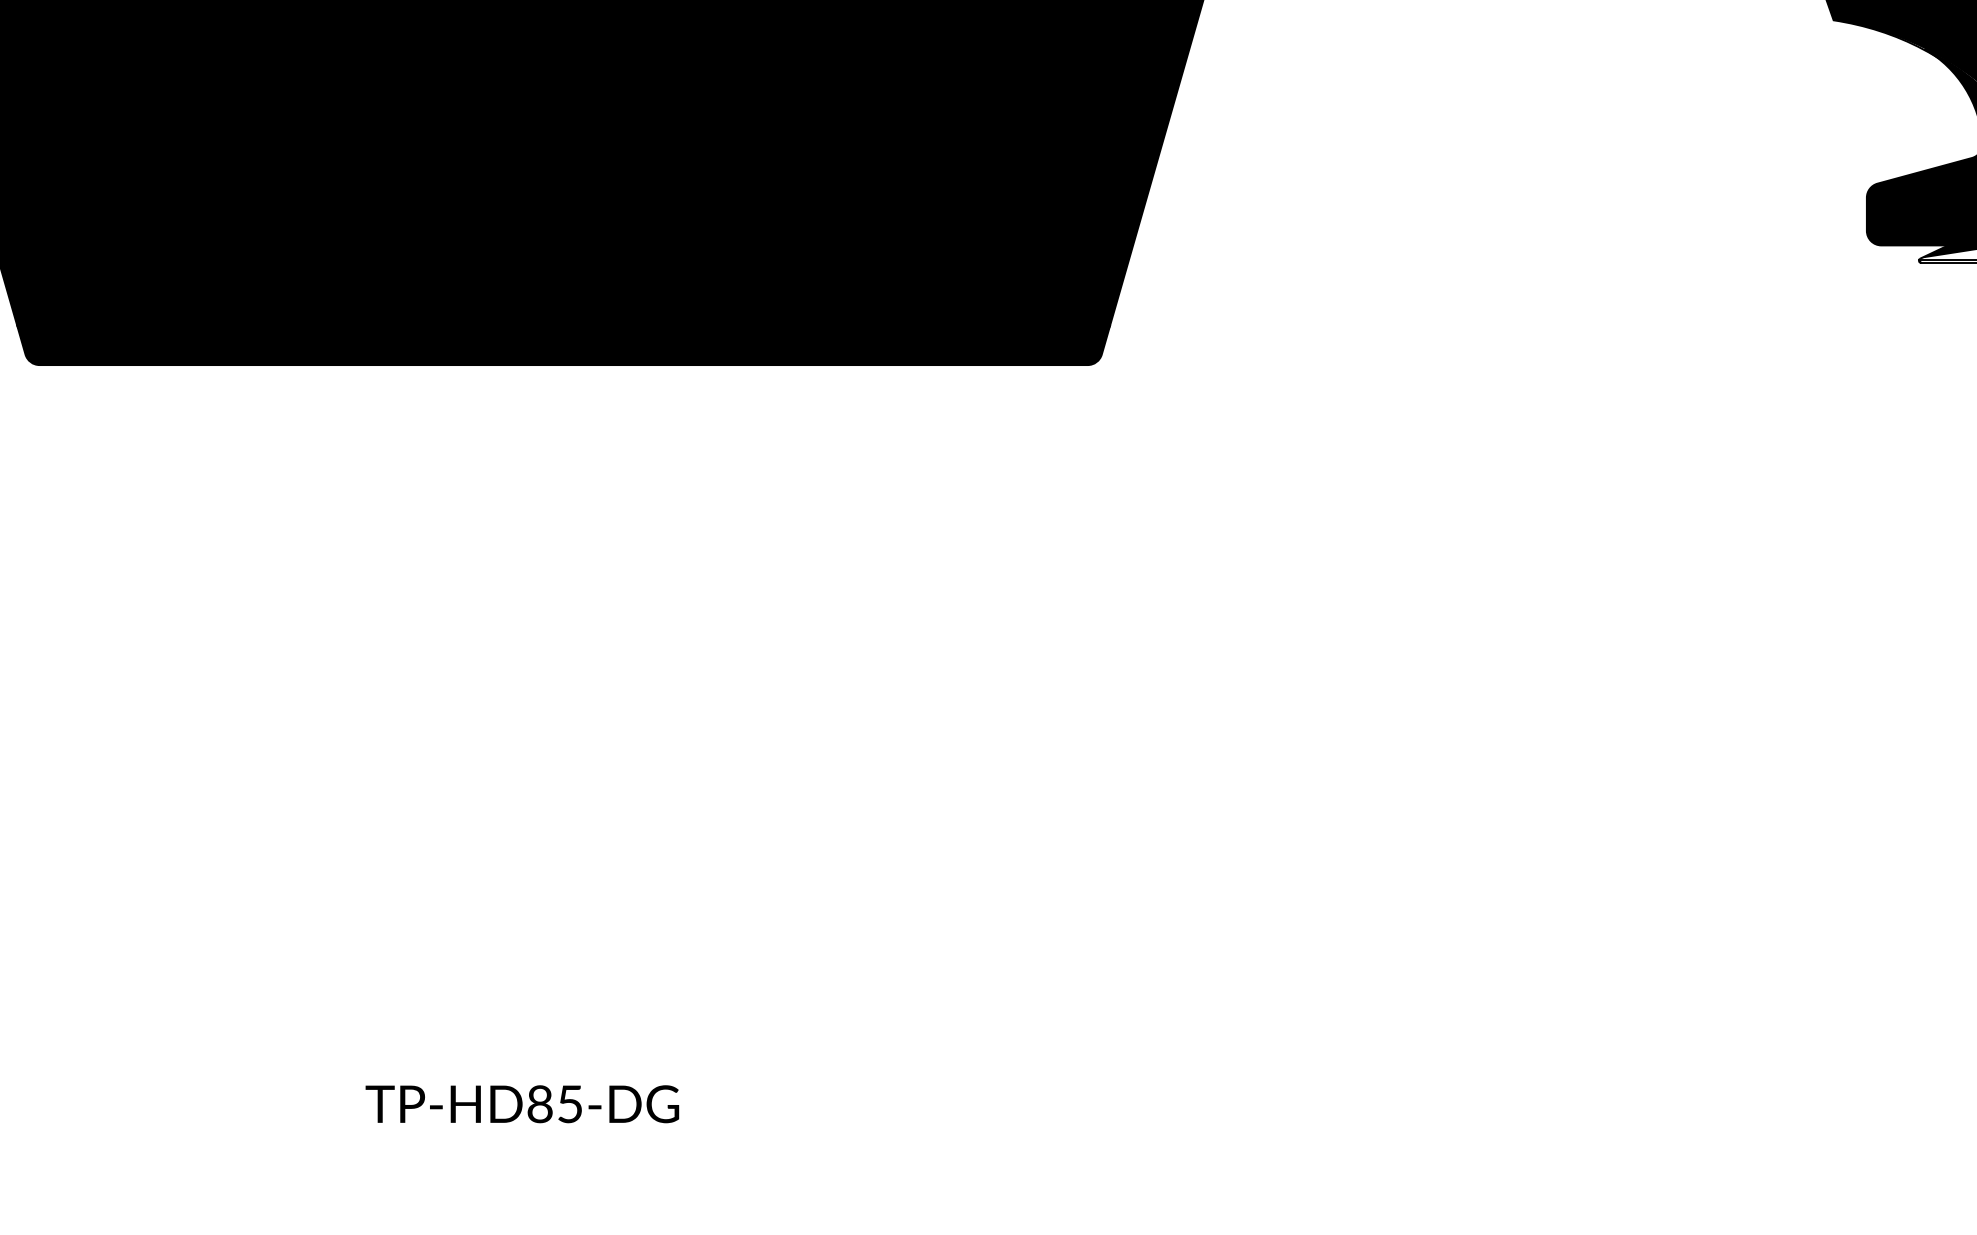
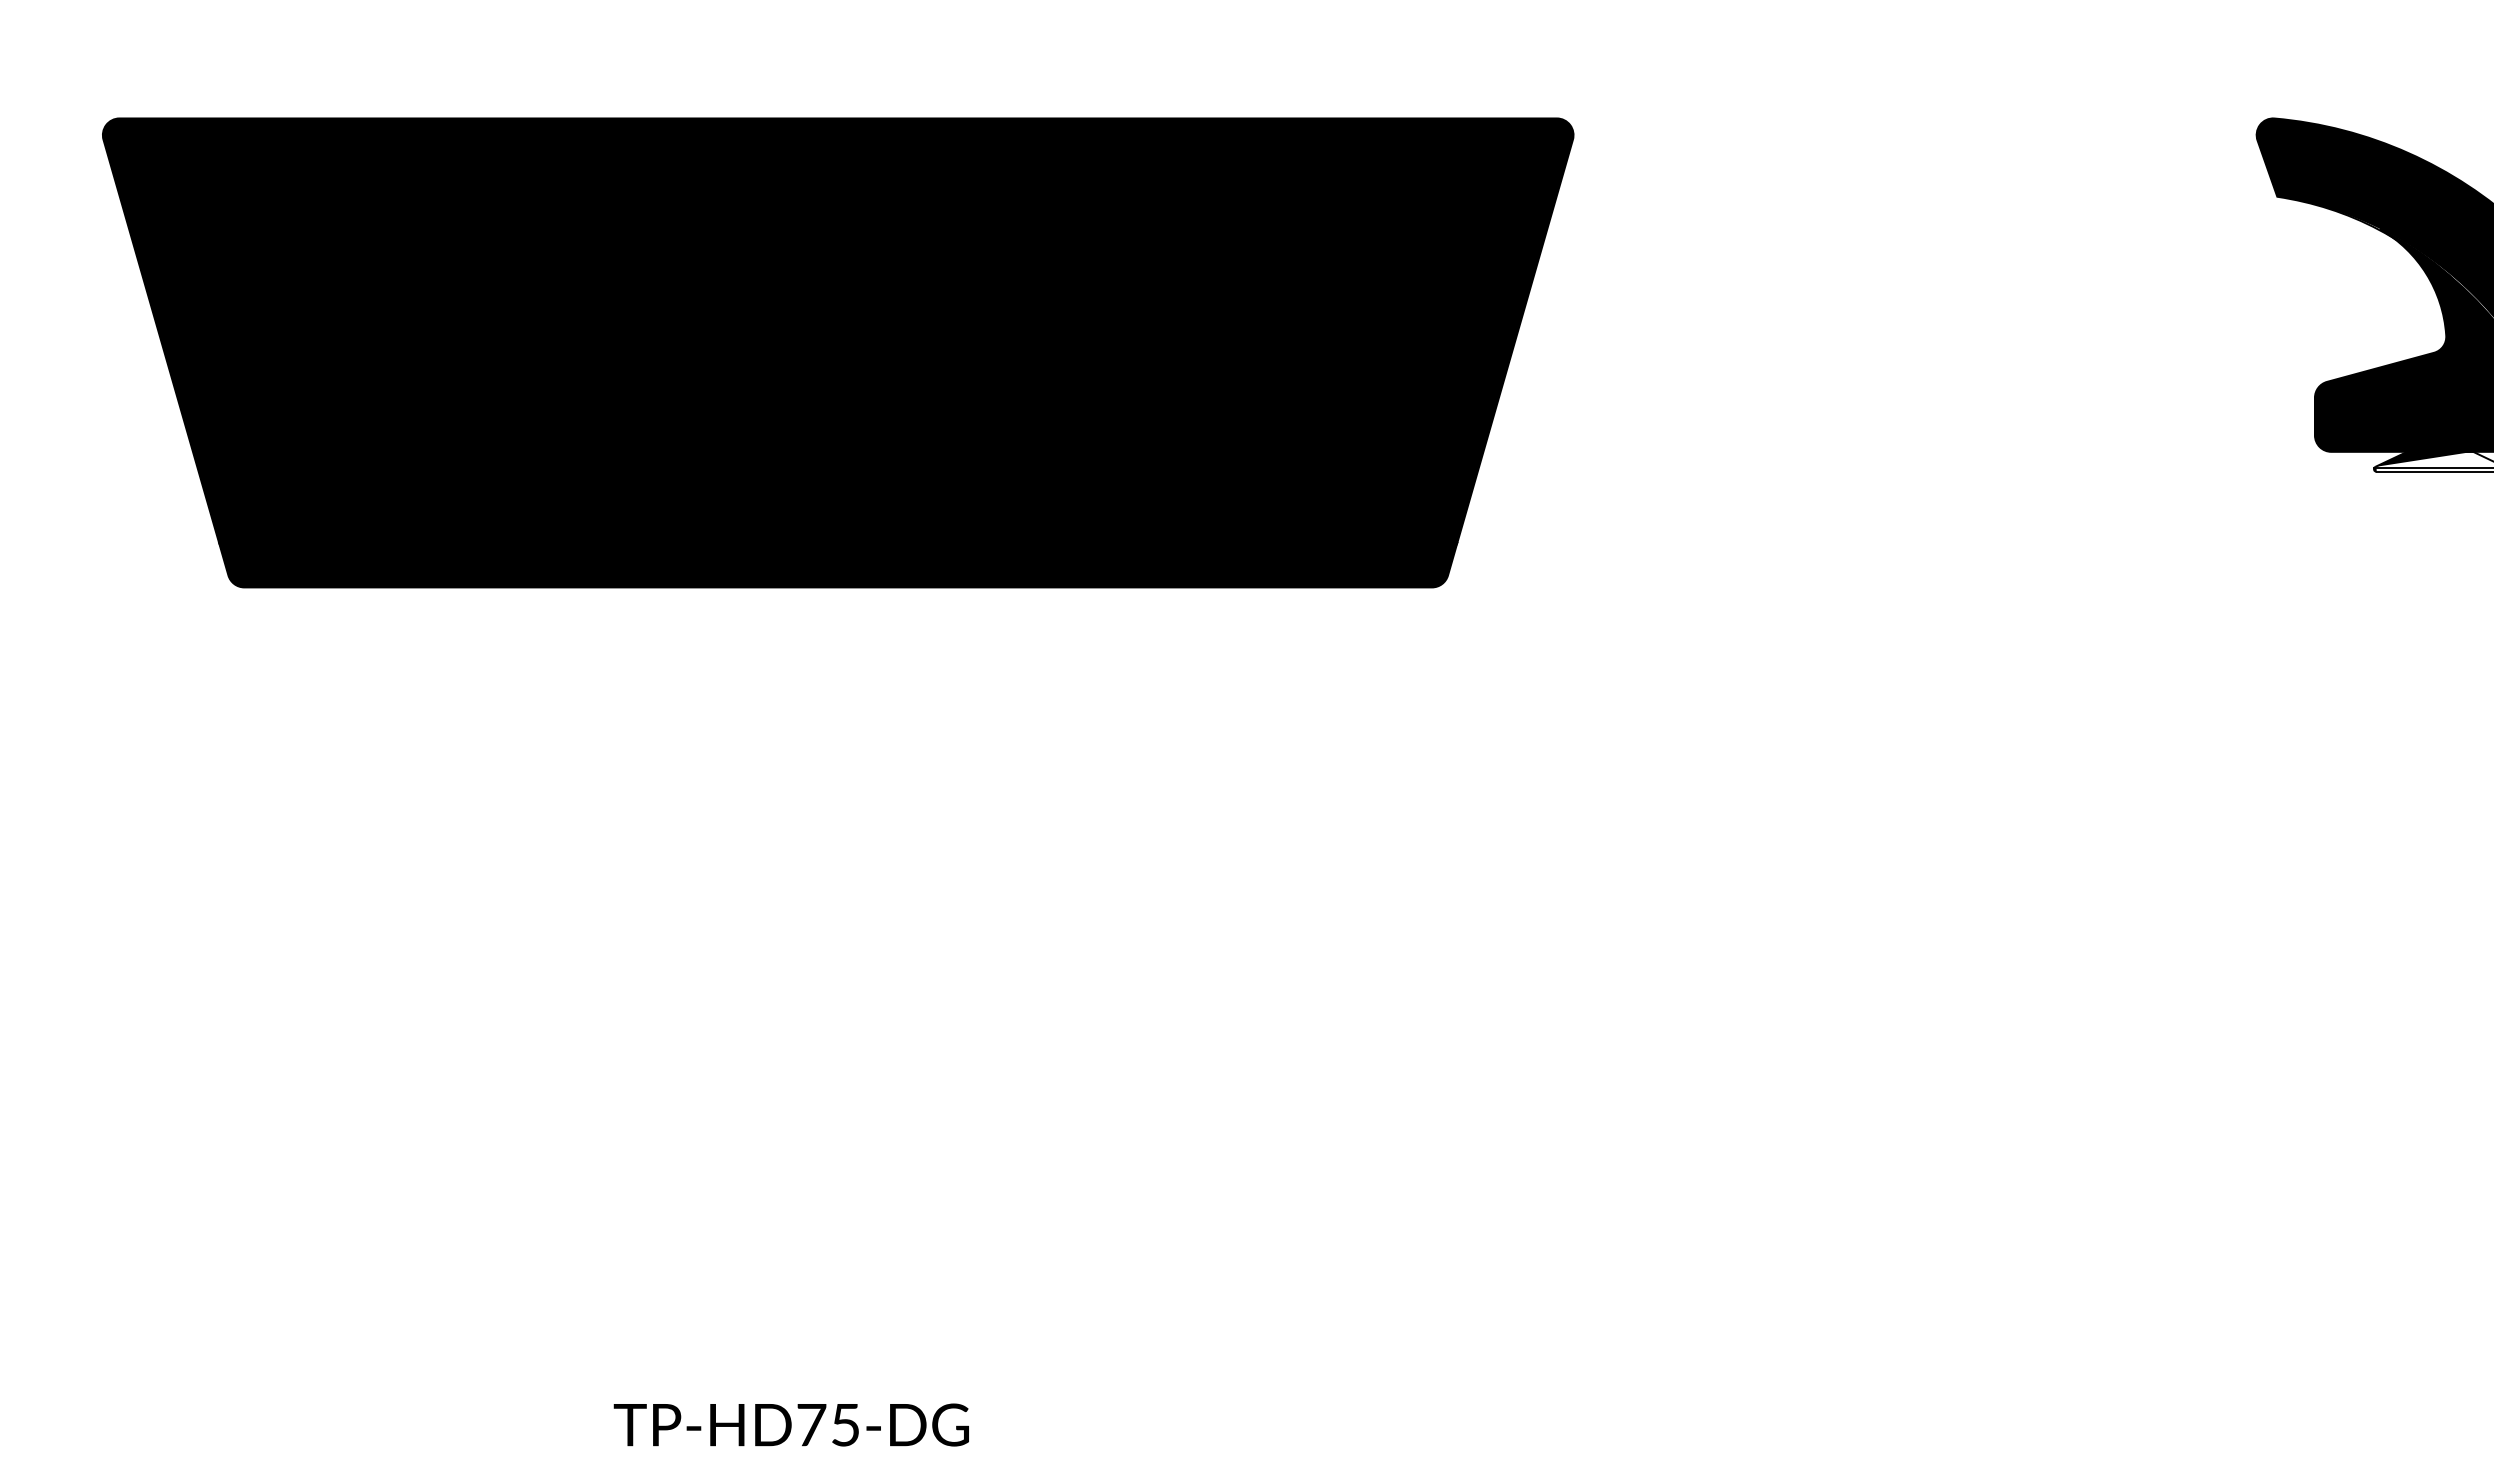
text: (540, 1103) -> (811, 1424), TP-HD85-DG -> TP-HD75-DG

